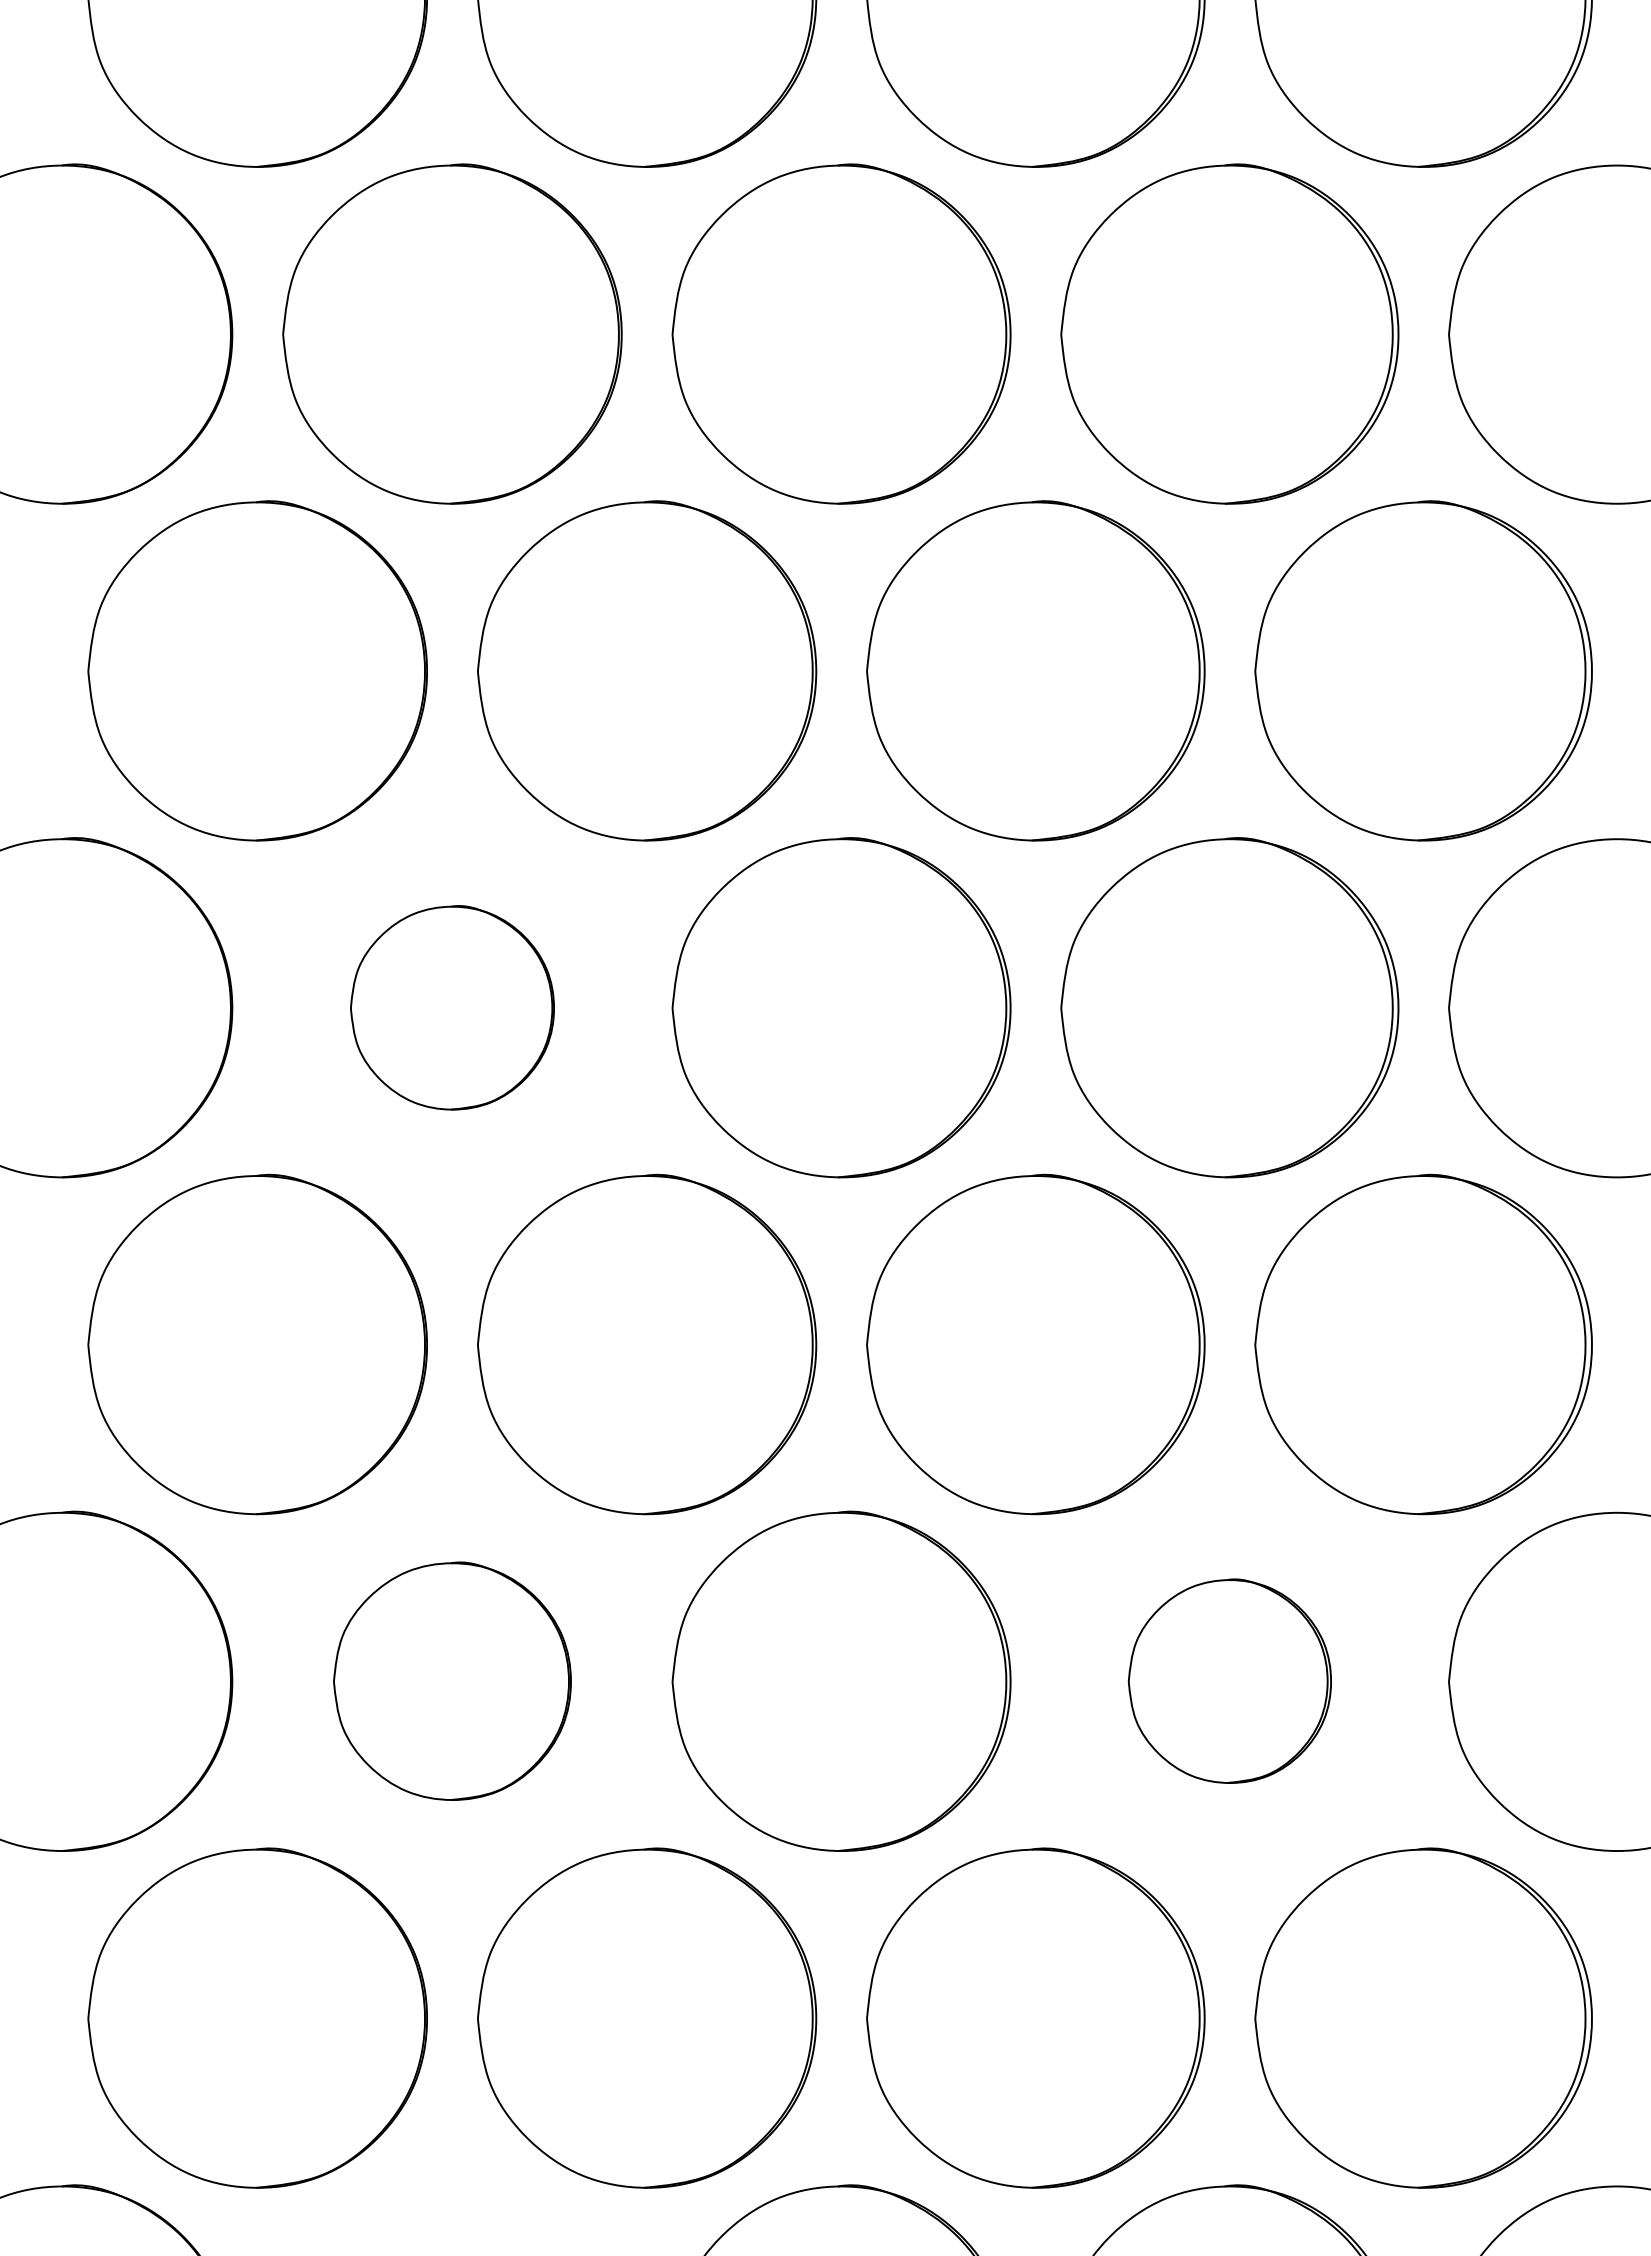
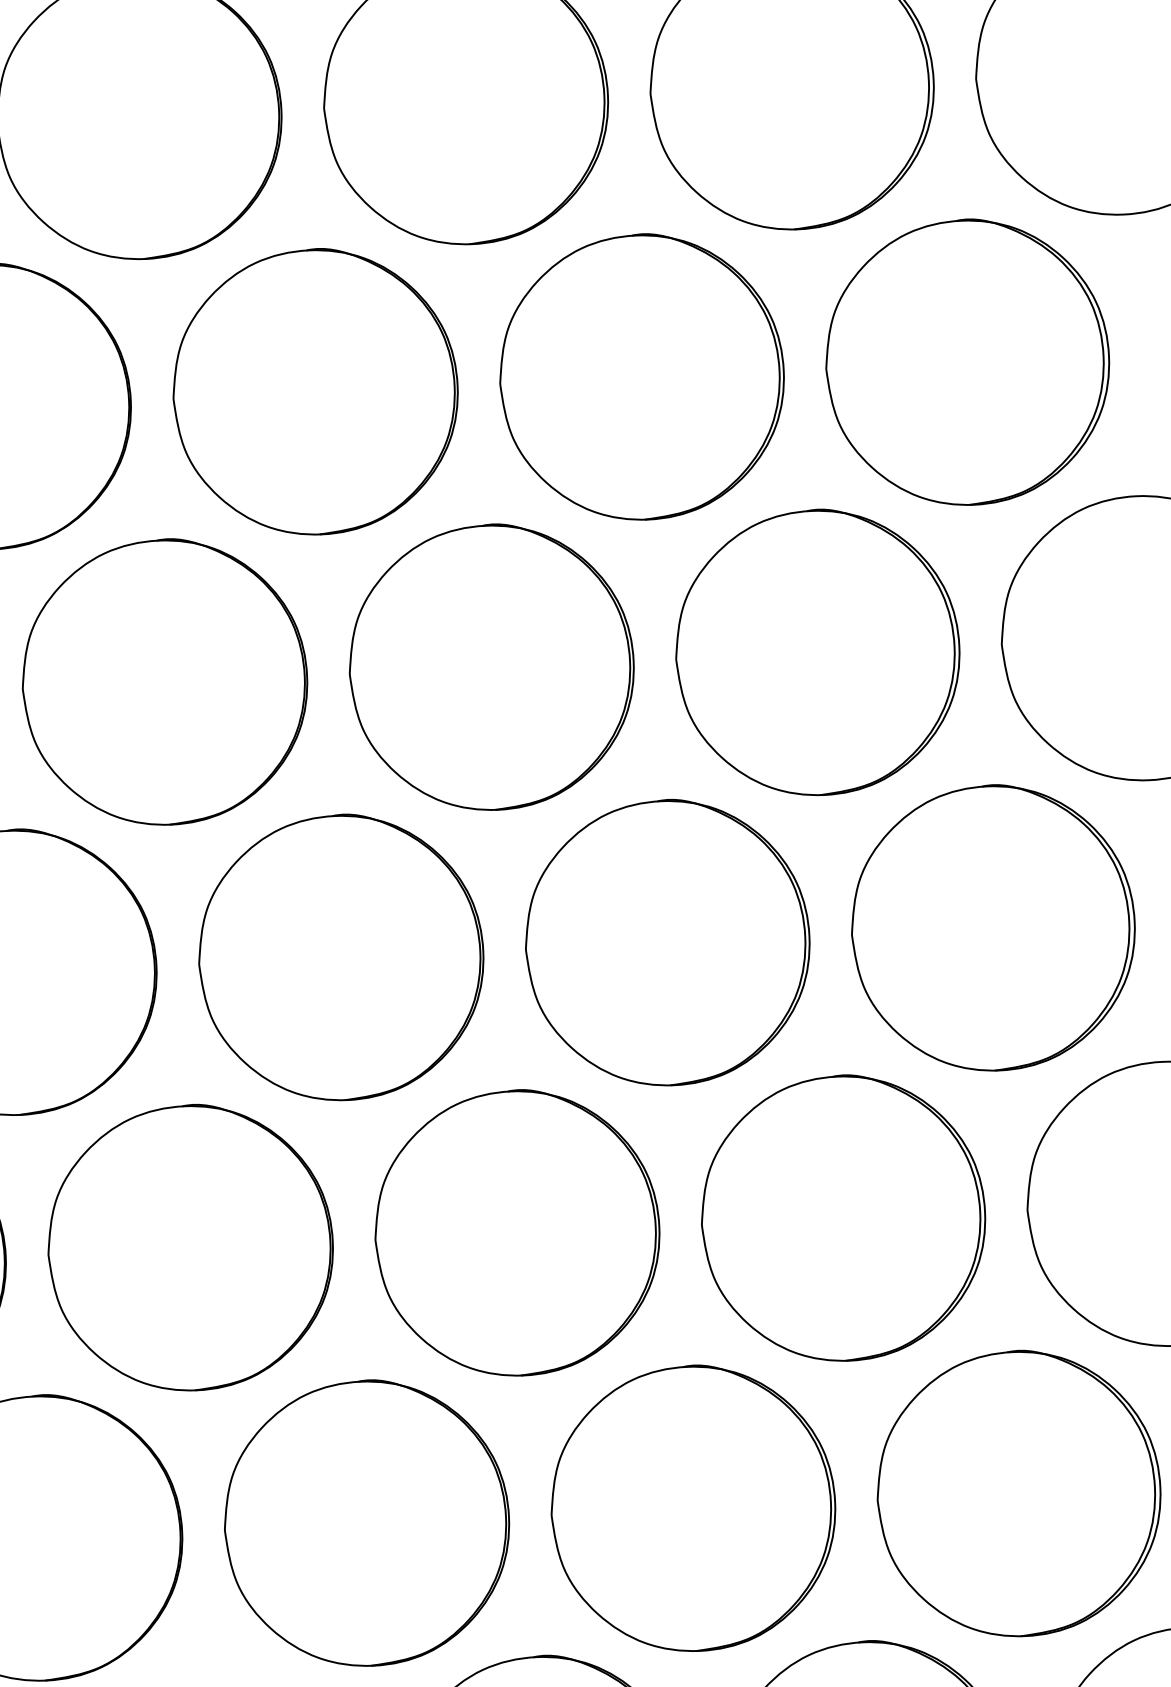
part: (452, 1007) -> (164, 681), size x1.67
part: (452, 1680) -> (190, 1247), size x1.43
part: (1229, 1680) -> (843, 1217), size x1.67

